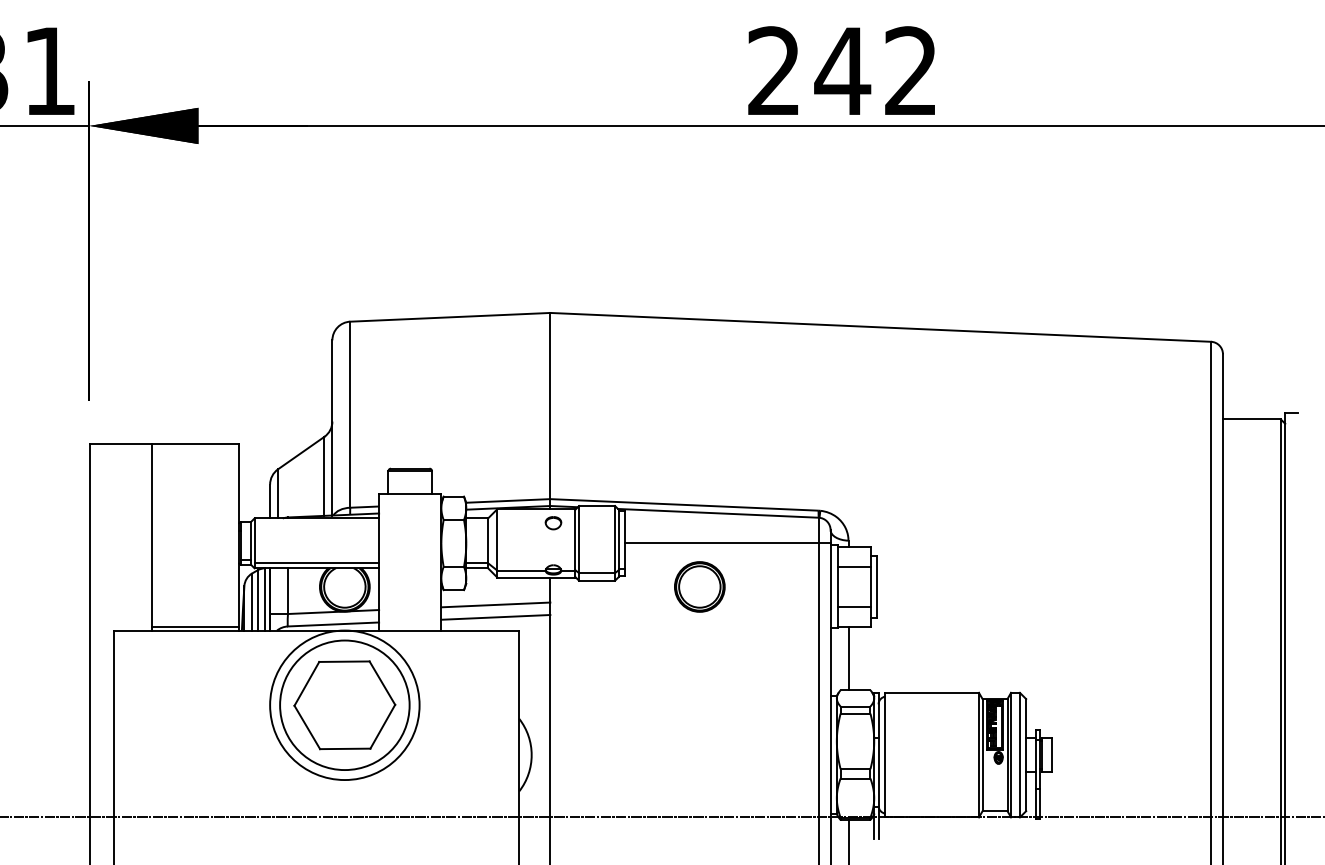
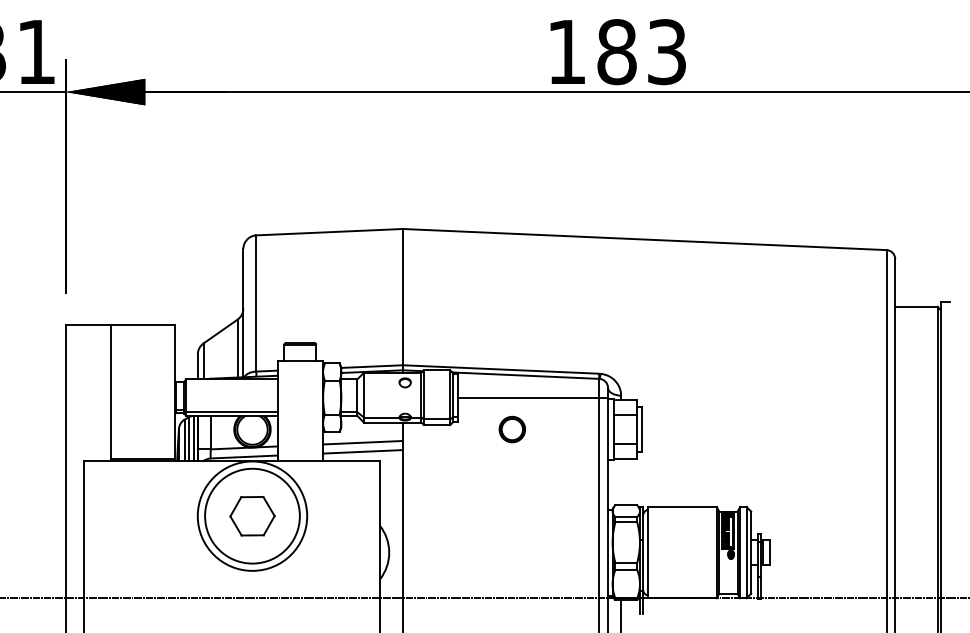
text: (842, 71) -> (616, 52), 242 -> 183
part: (699, 586) -> (512, 429), size x0.7
line: (848, 658) -> (621, 481), removed
part: (344, 705) -> (252, 516), size x0.6

